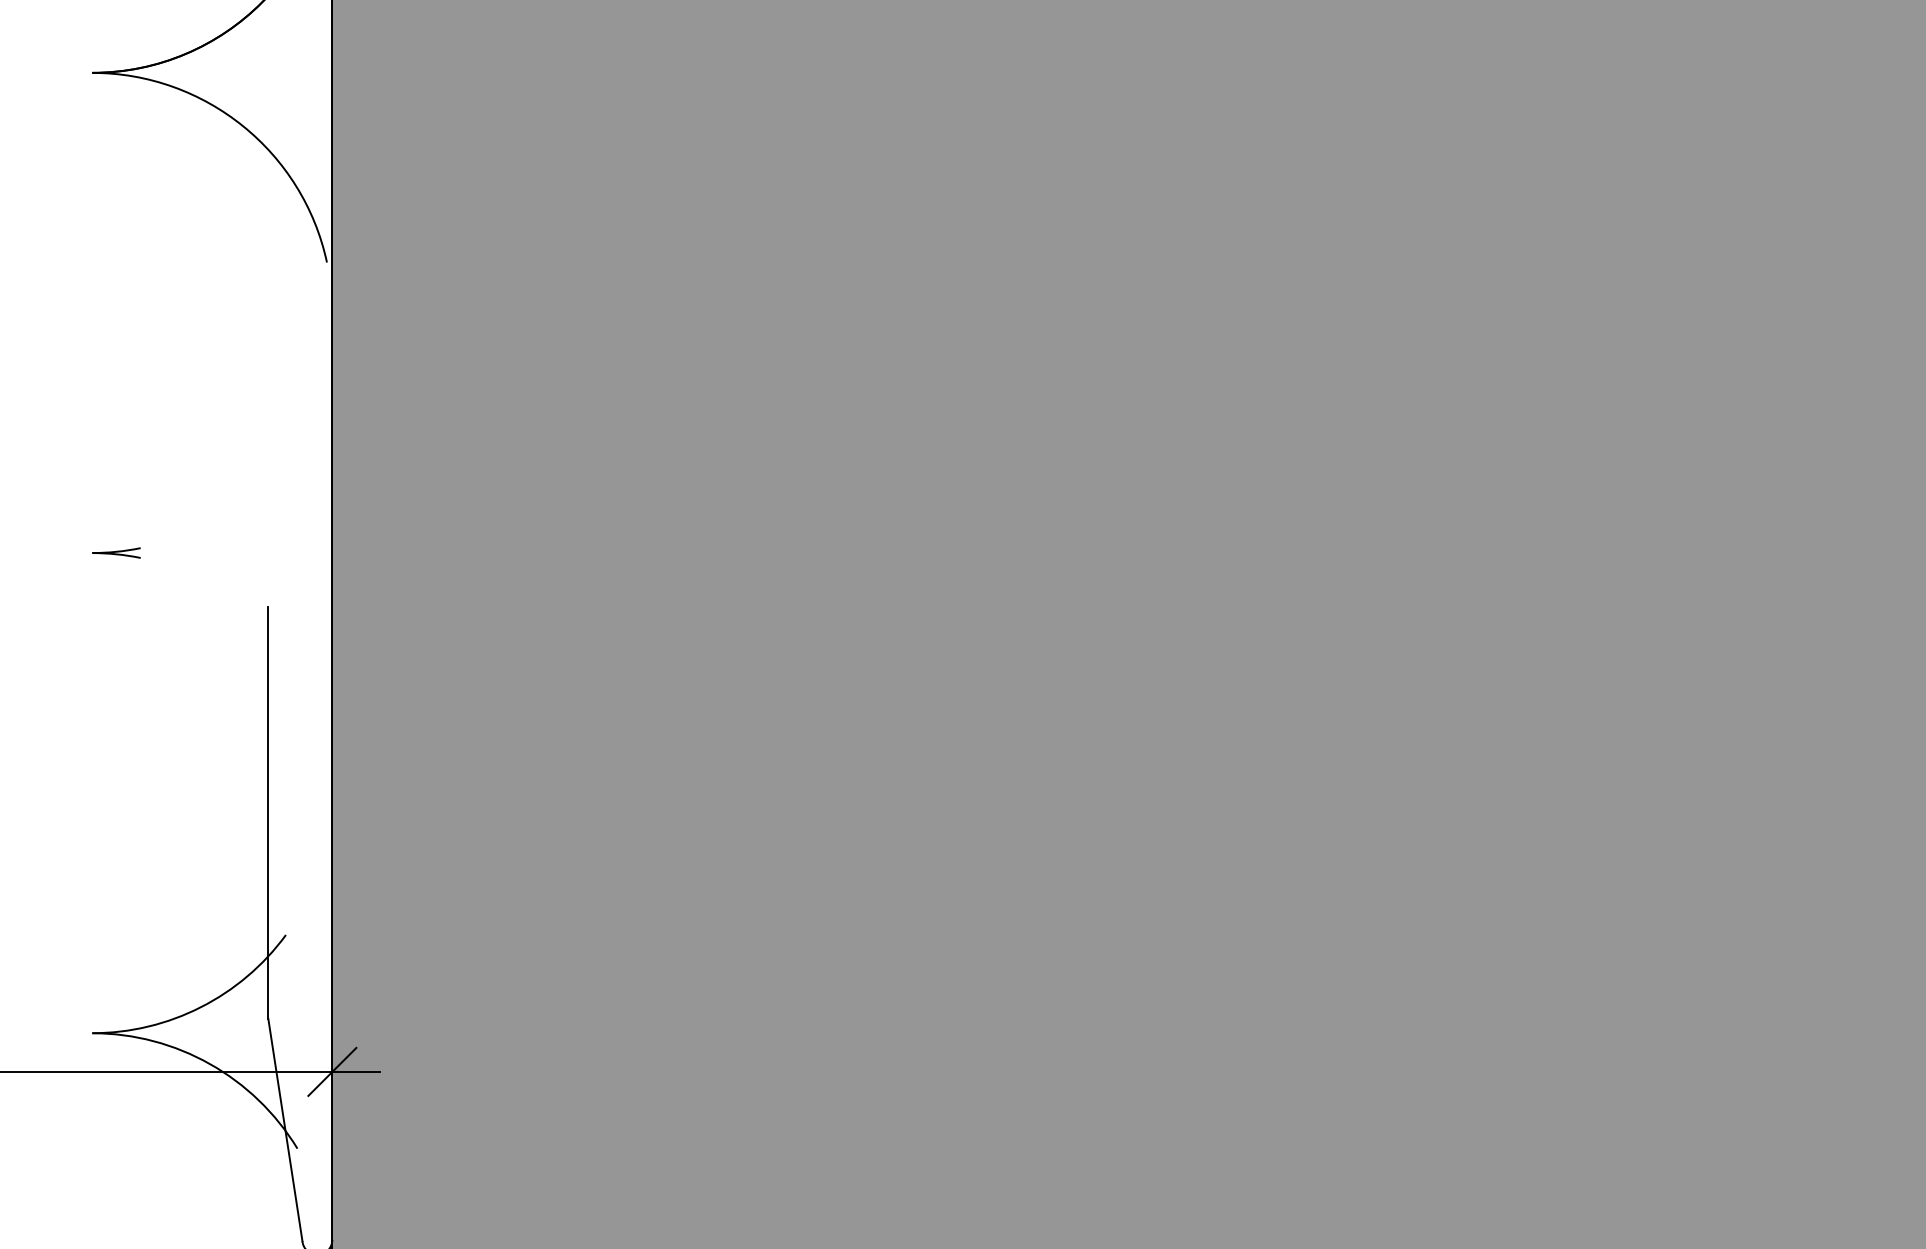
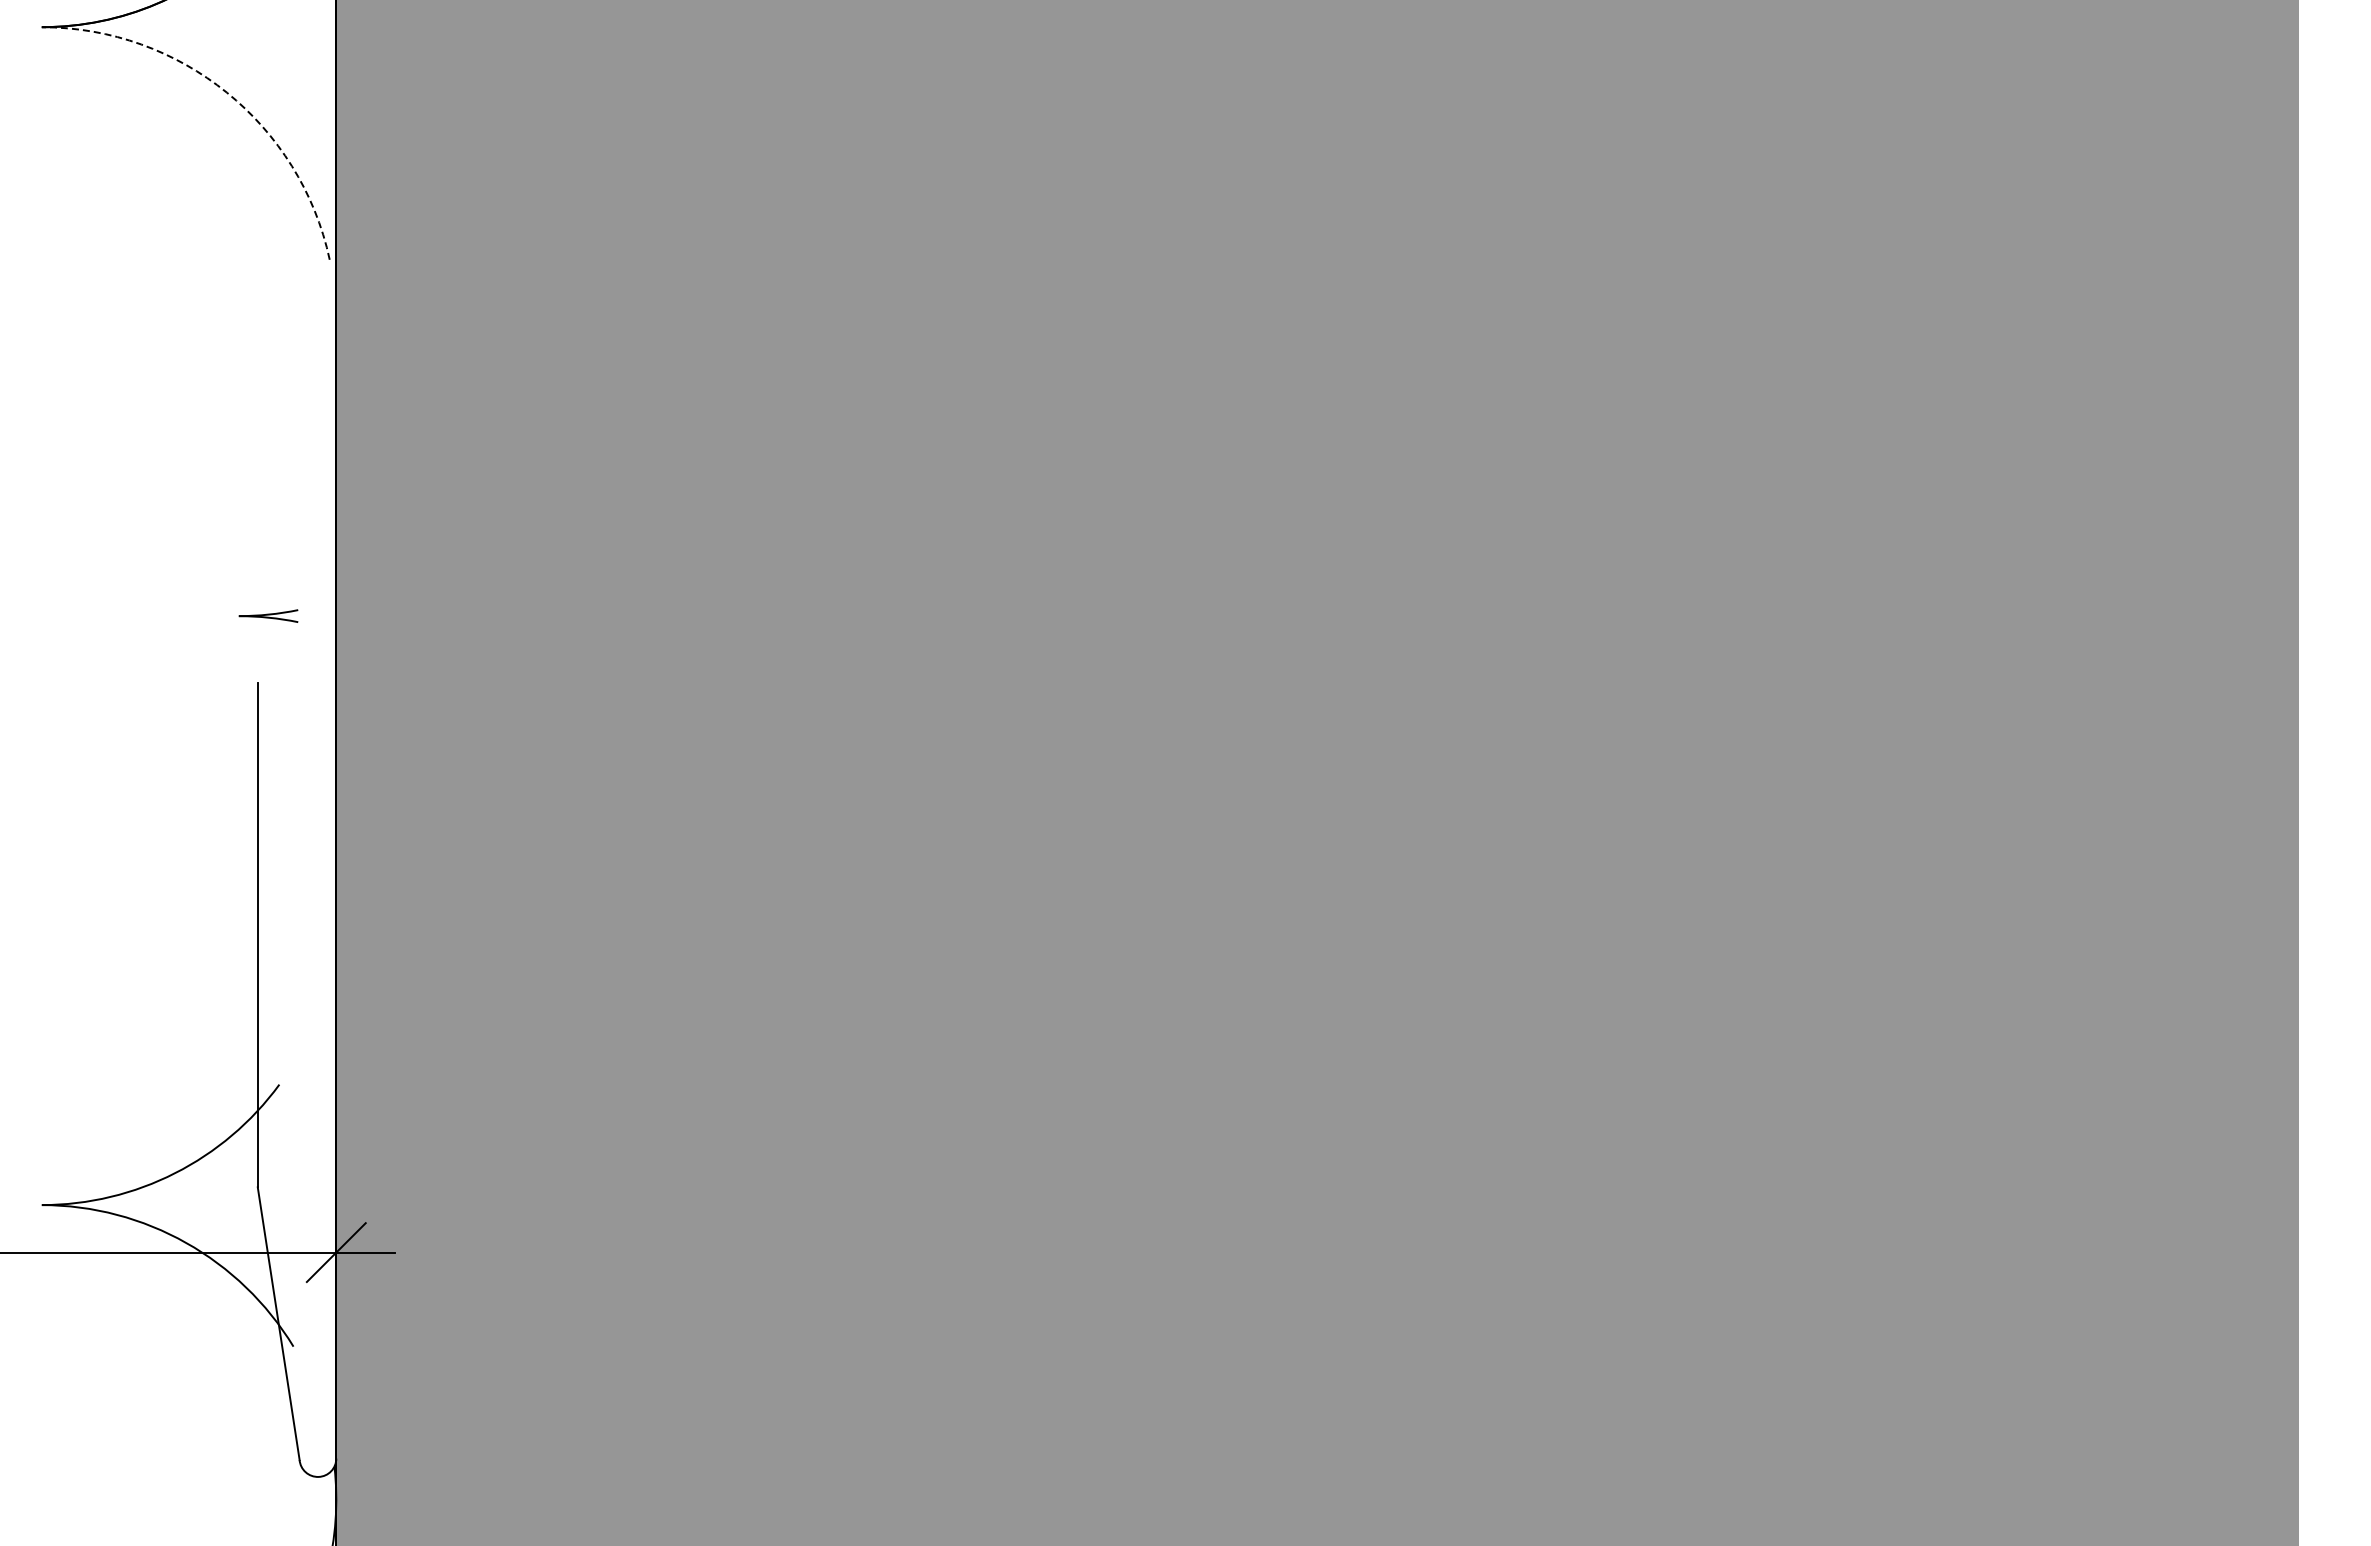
arc: (242, 126) -> (226, 92), solid -> dashed
part: (116, 552) -> (268, 615), moved

